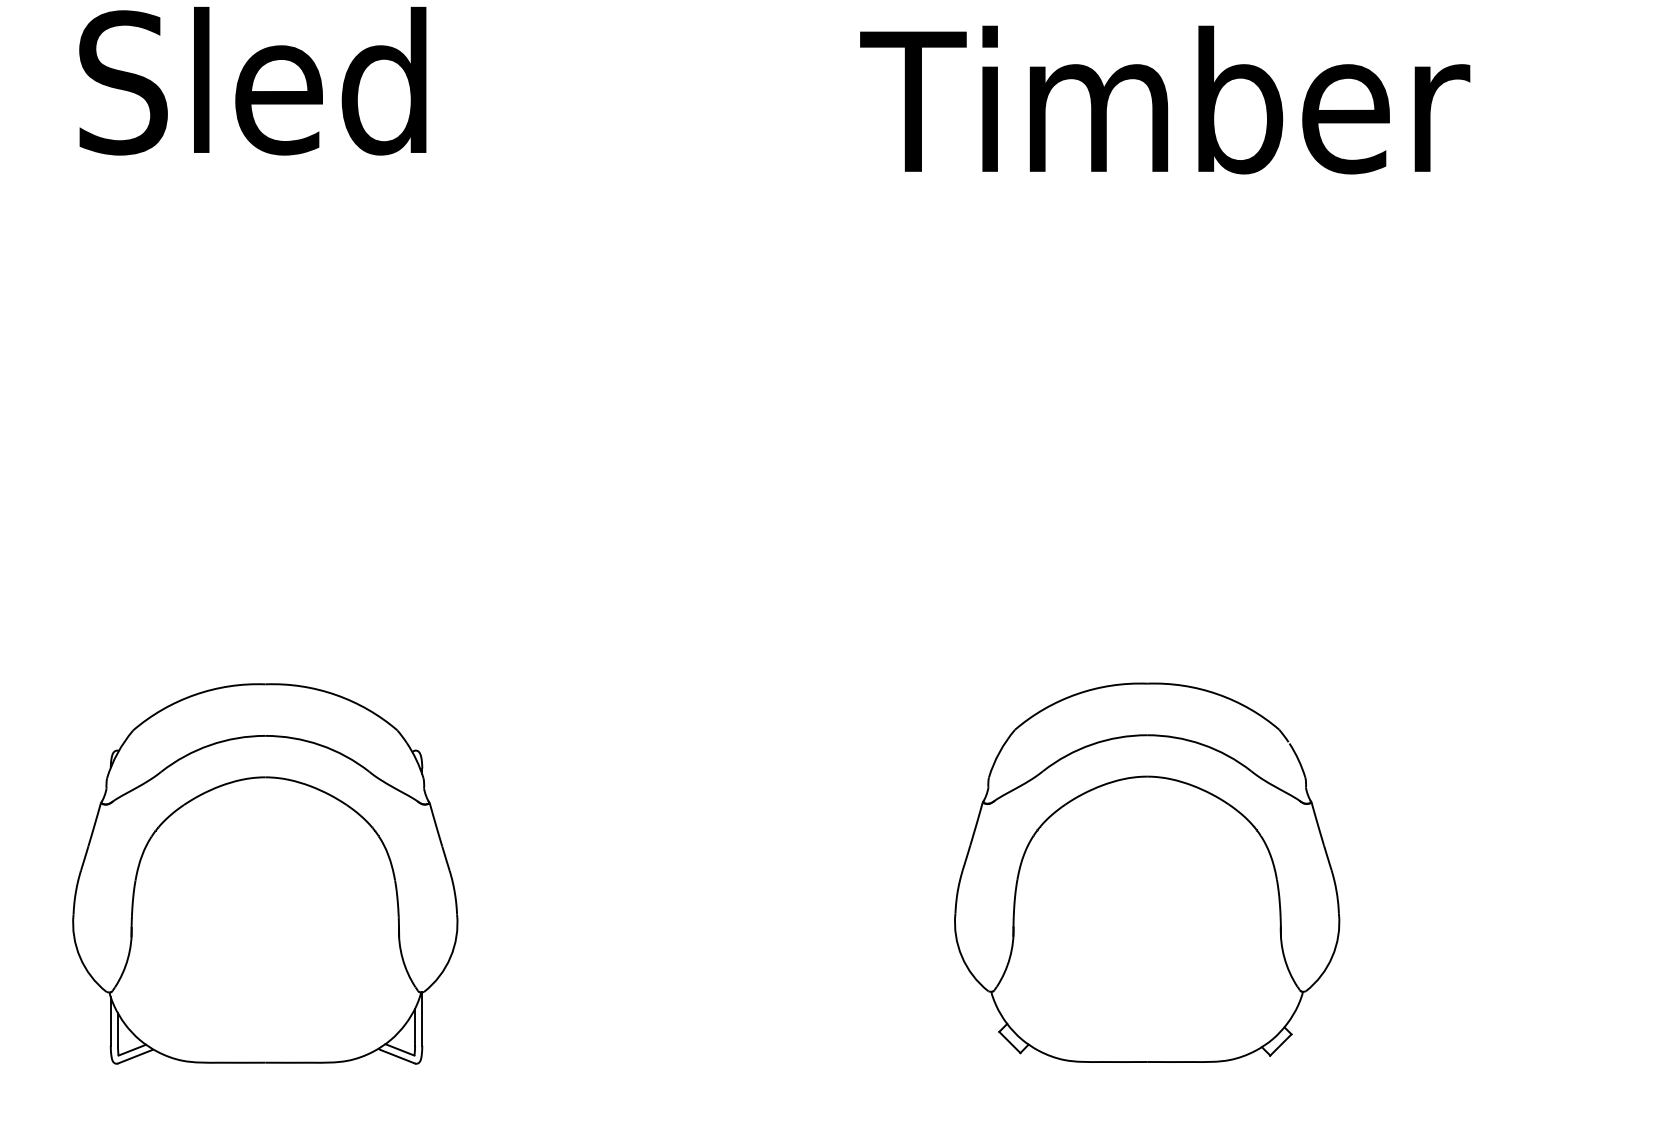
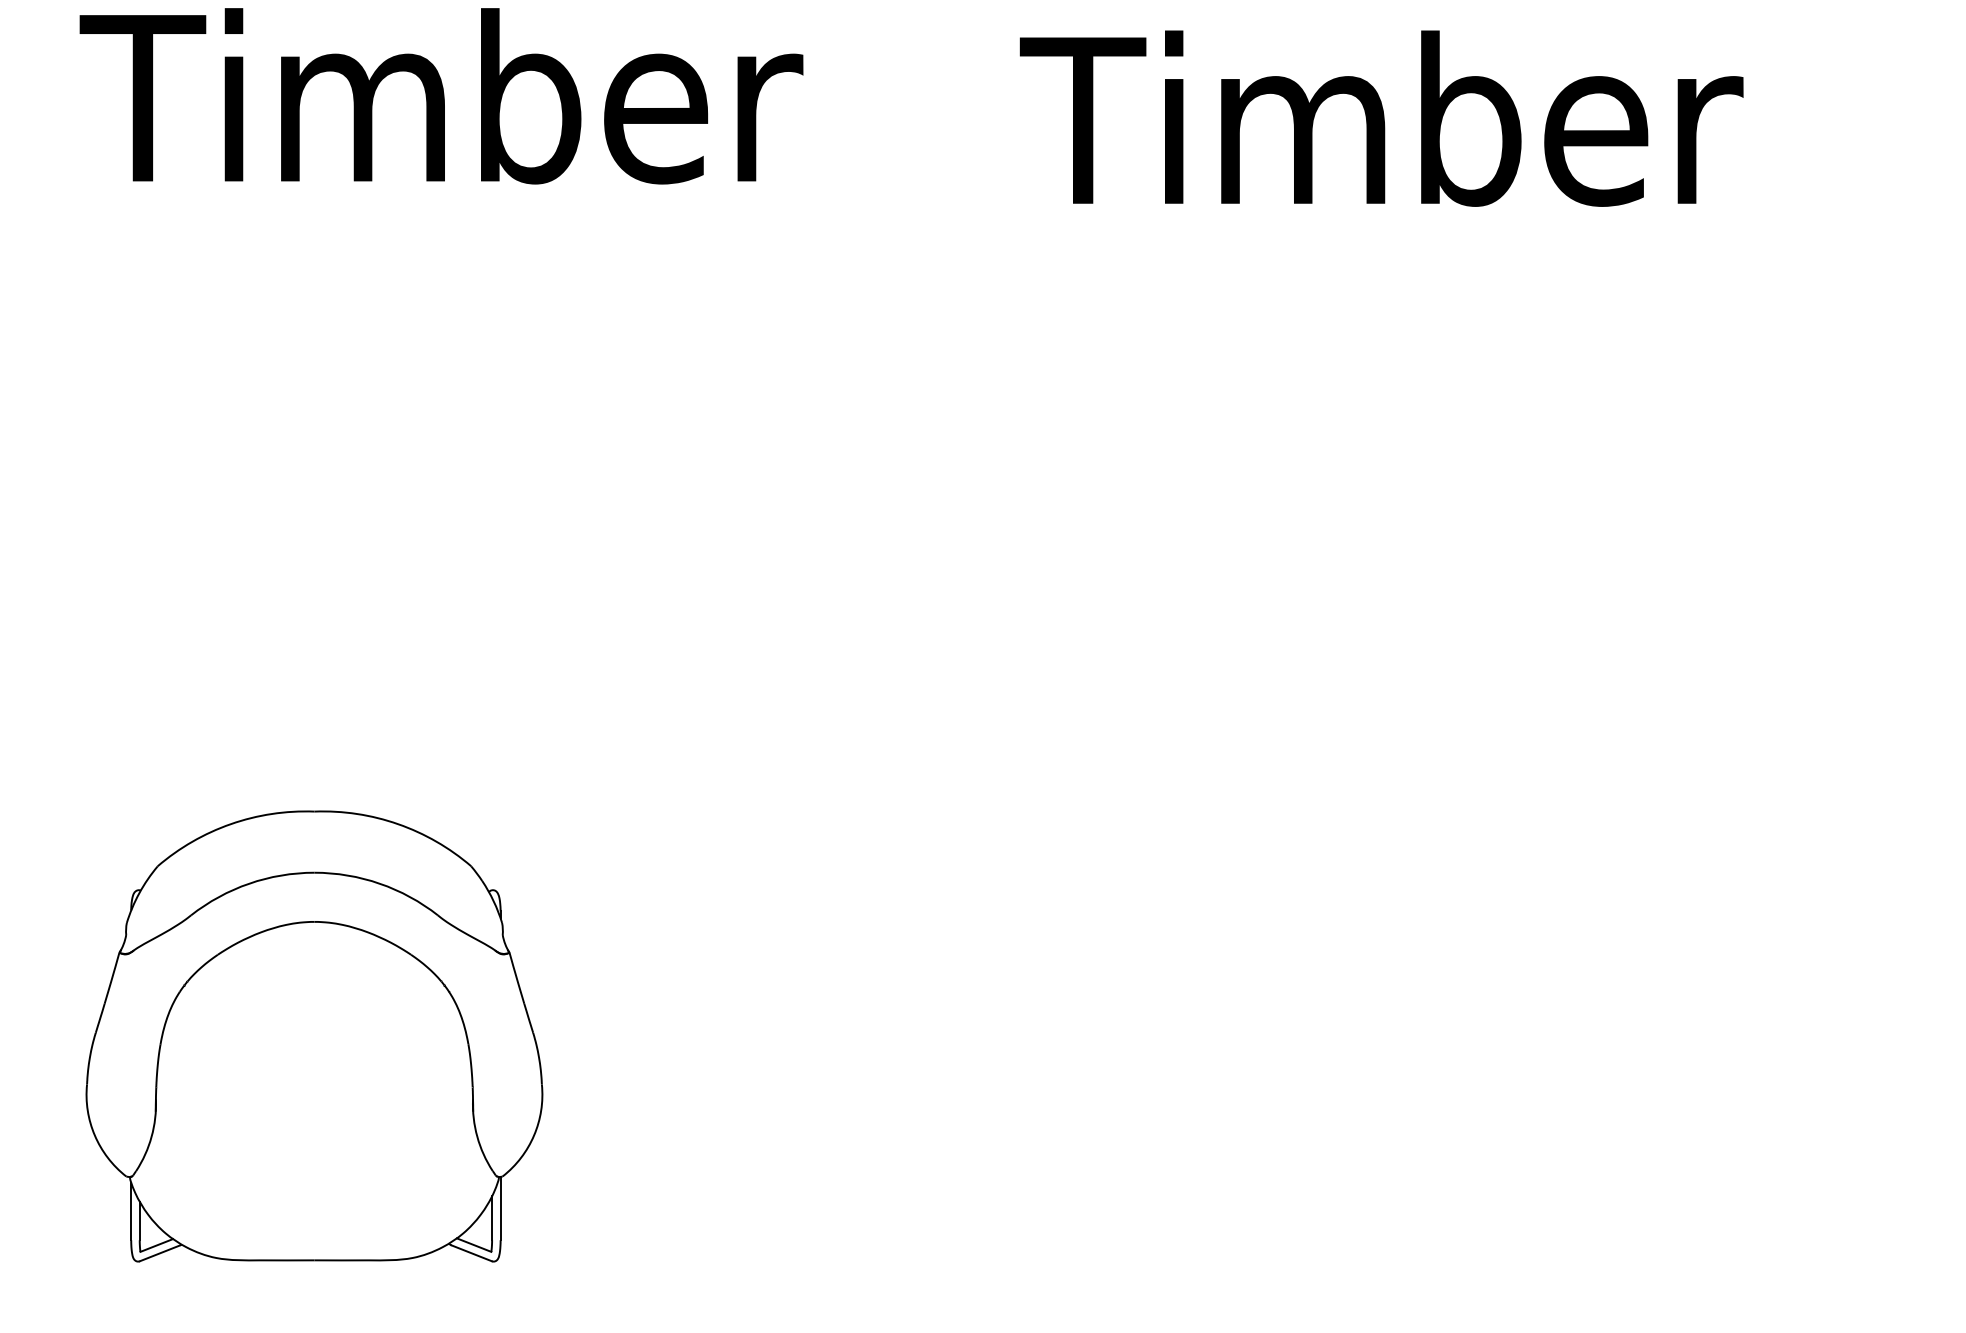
text: (372, 80) -> (441, 95), Sled -> Timber
part: (1147, 872) -> (1360, 1034), removed

